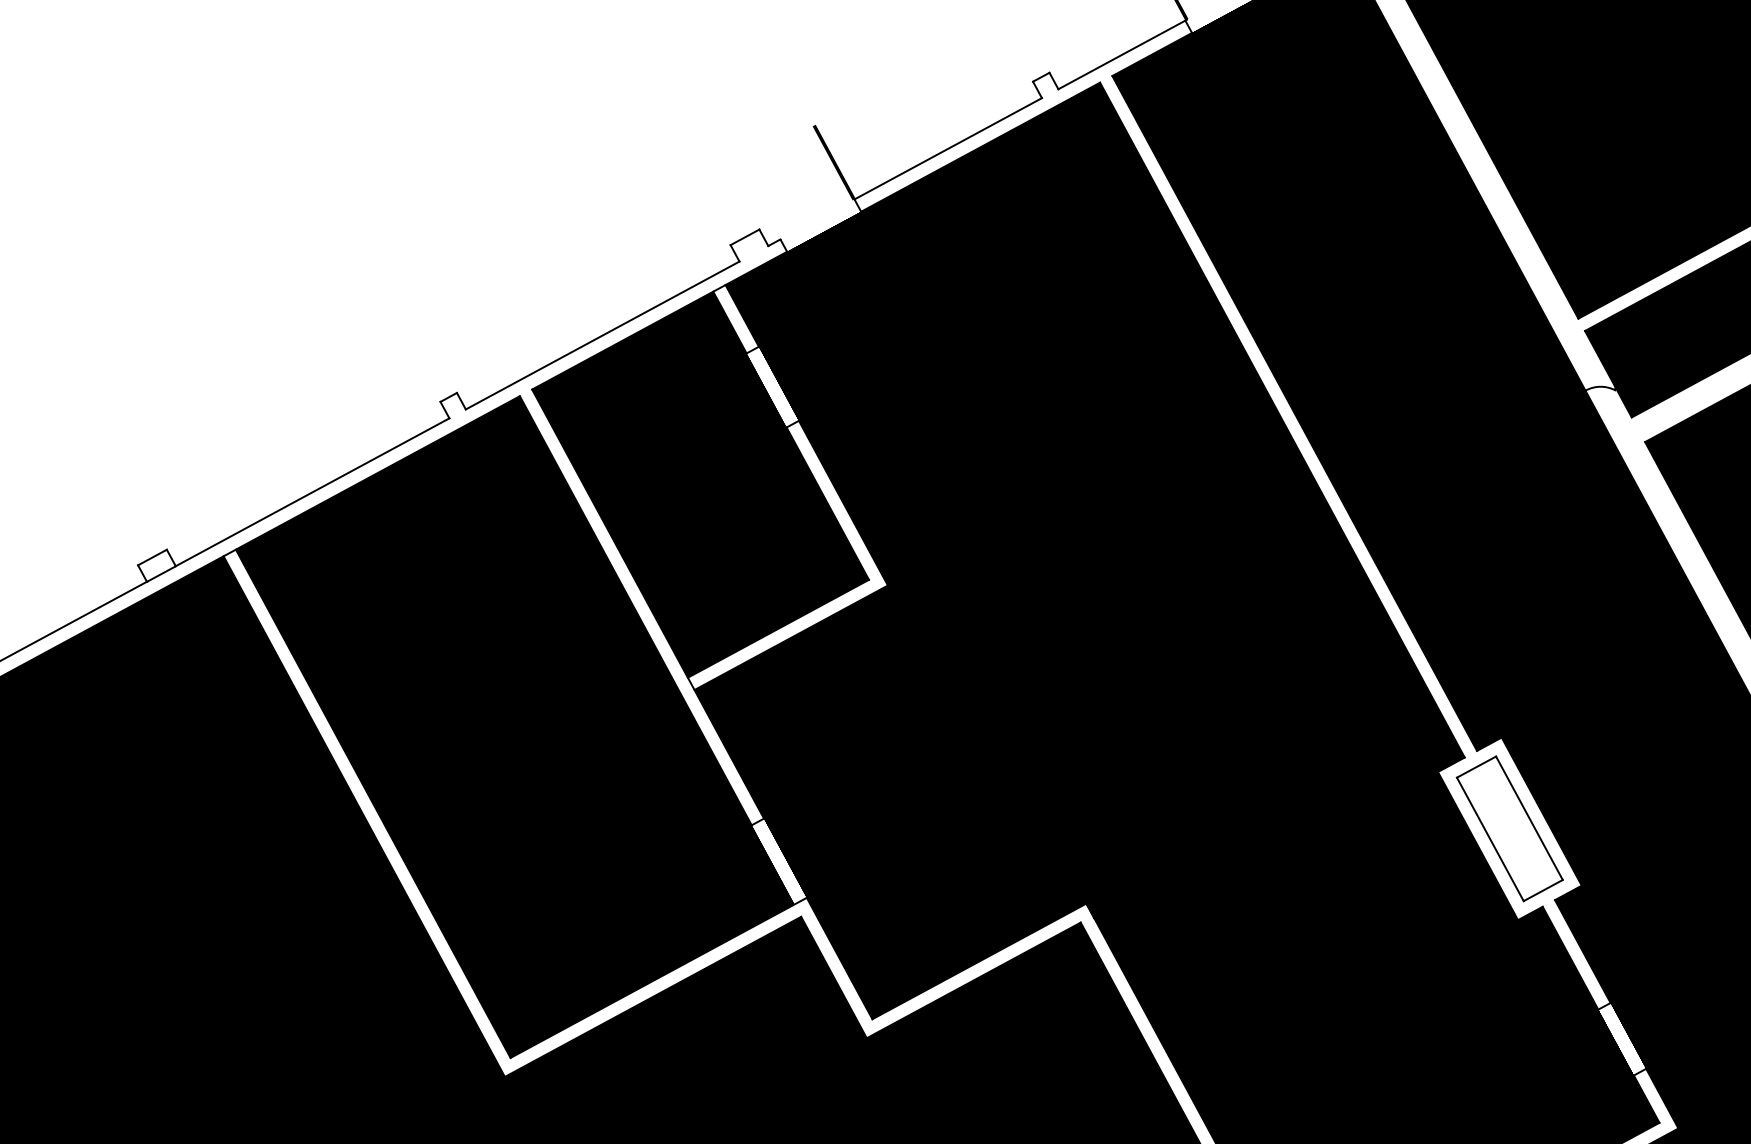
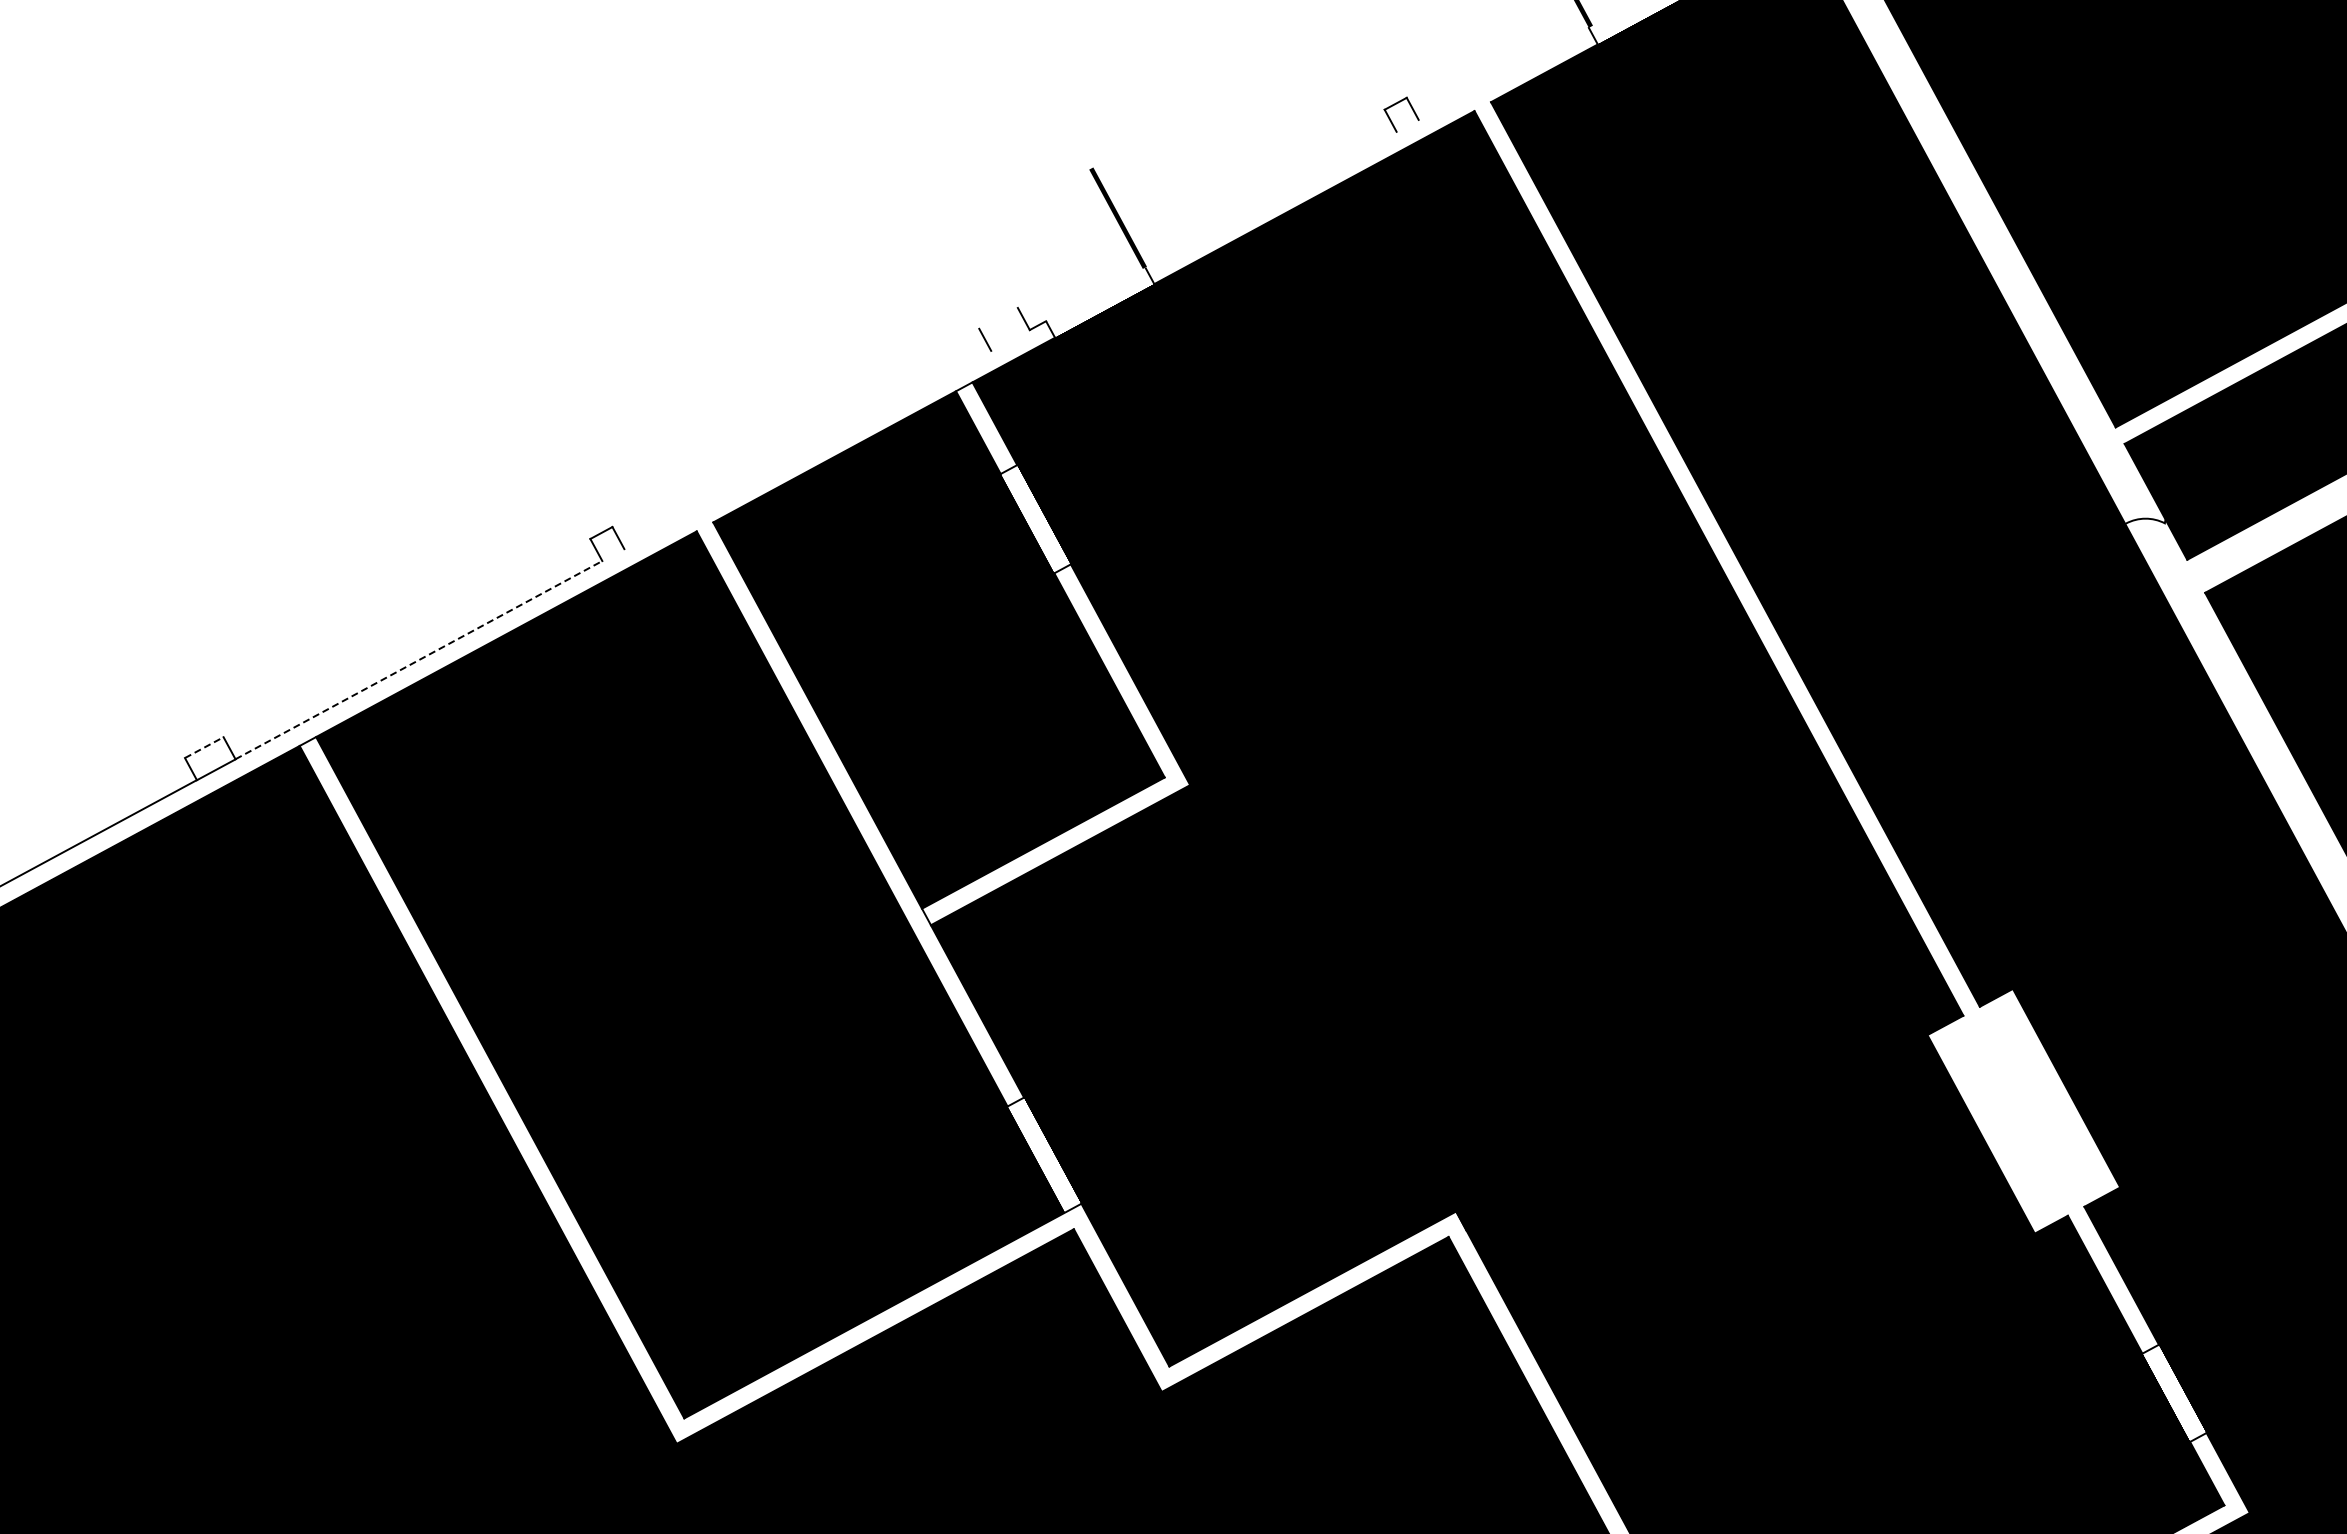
line: (1122, 53) -> (1504, 72), removed
line: (947, 148) -> (1270, 199), removed
line: (744, 236) -> (998, 317), removed
line: (602, 335) -> (807, 449), removed
line: (313, 491) -> (419, 659), solid -> dashed
line: (152, 557) -> (204, 747), solid -> dashed
part: (1509, 828) -> (2023, 1111), removed

